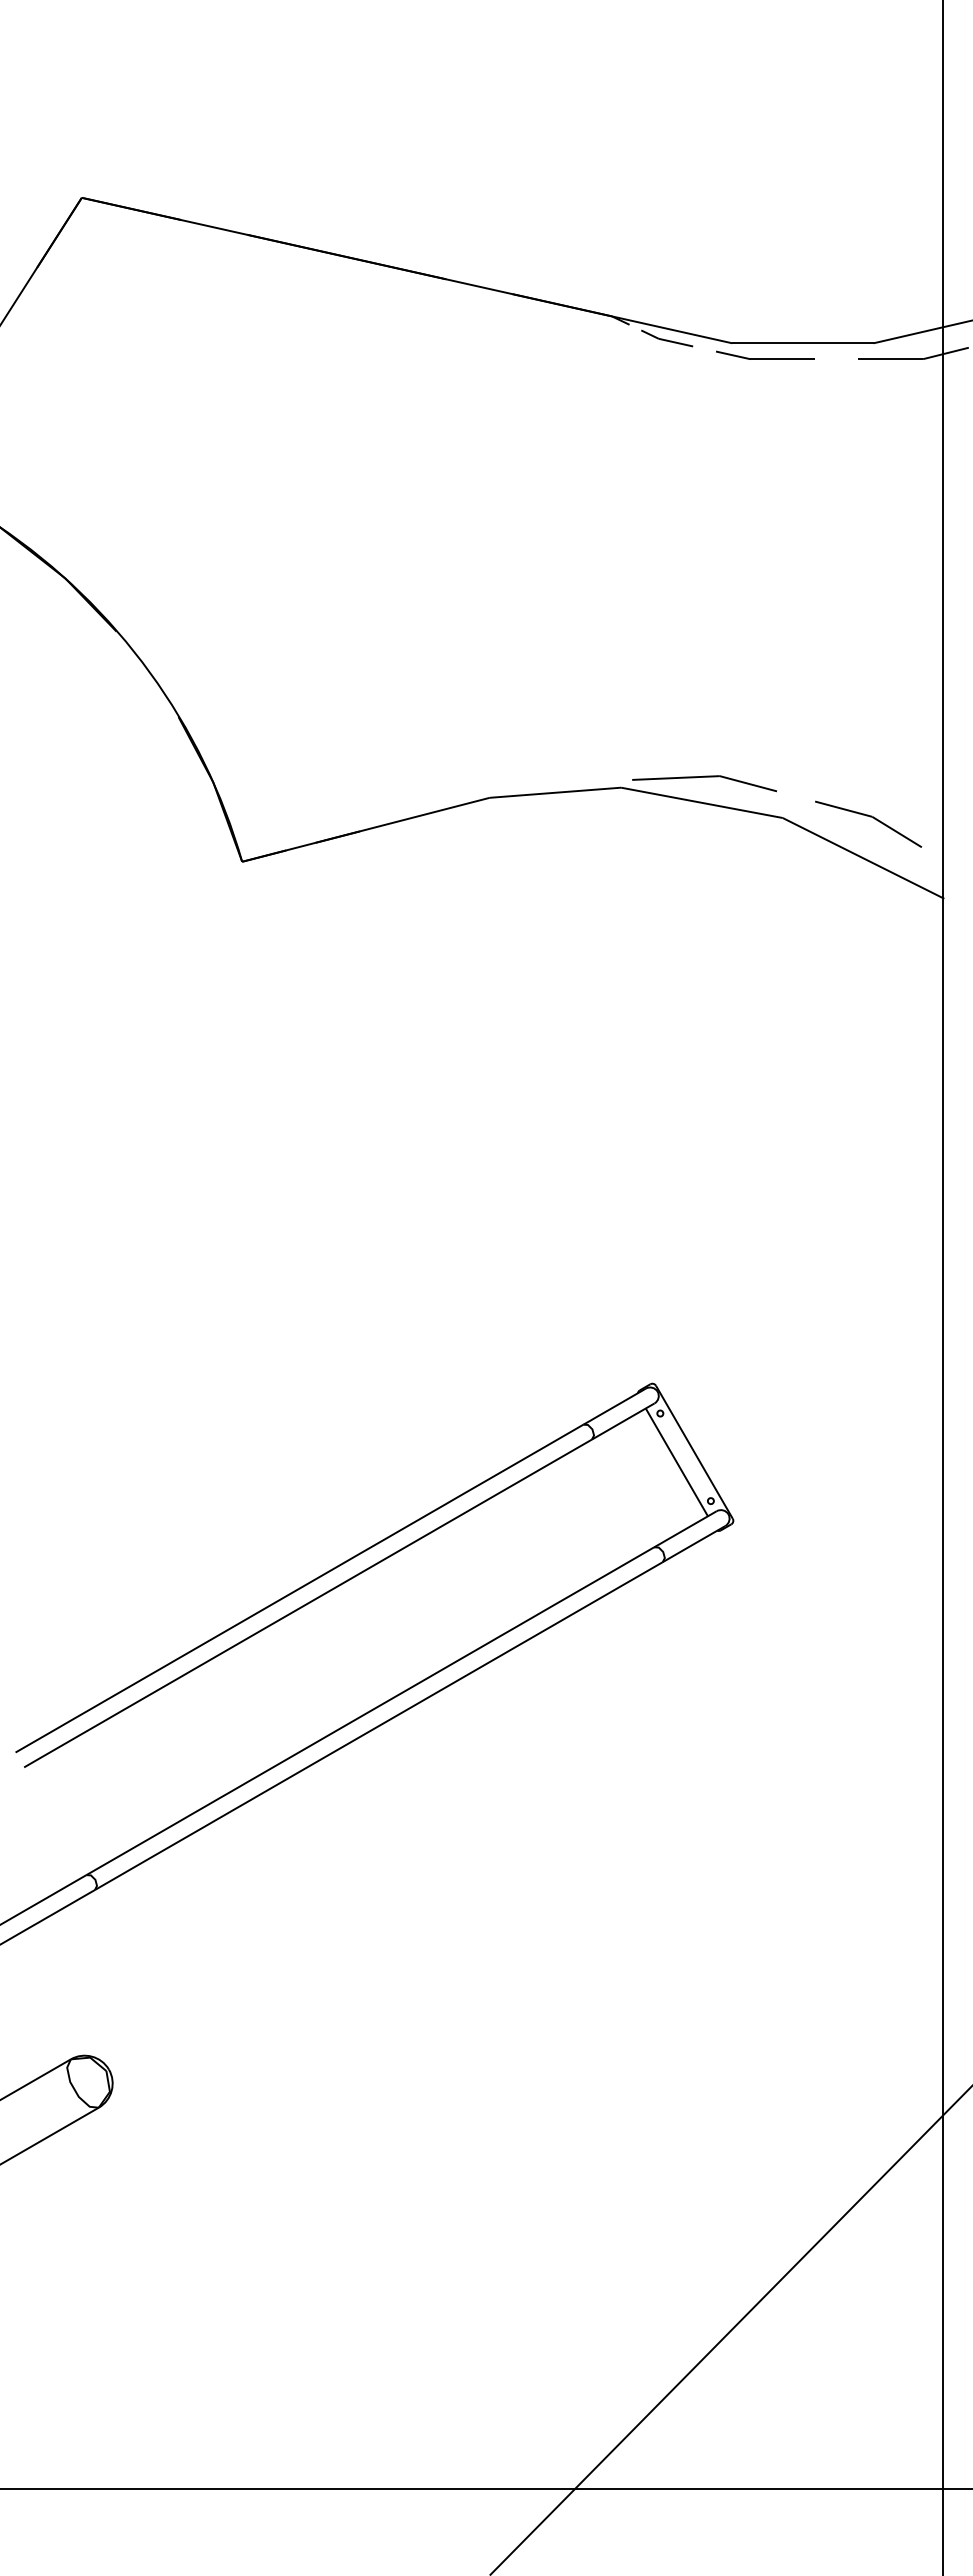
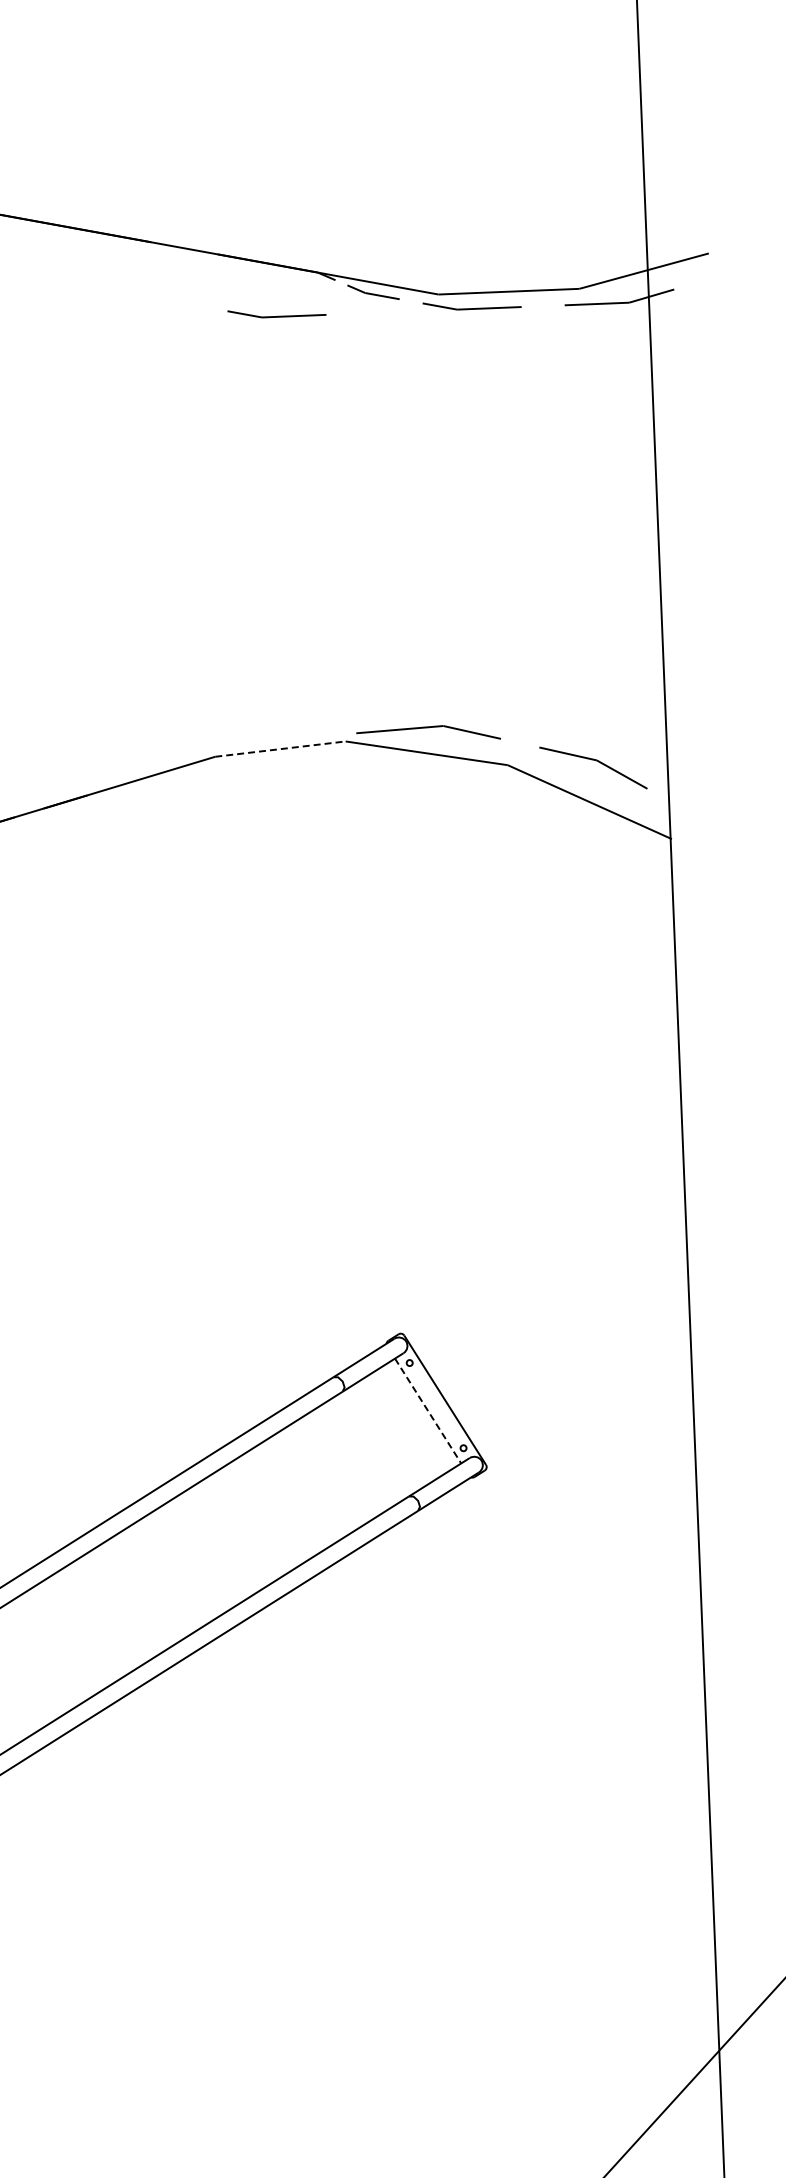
part: (569, 354) -> (276, 312), added
line: (555, 792) -> (280, 748), solid -> dashed
line: (677, 1462) -> (428, 1411), solid -> dashed

